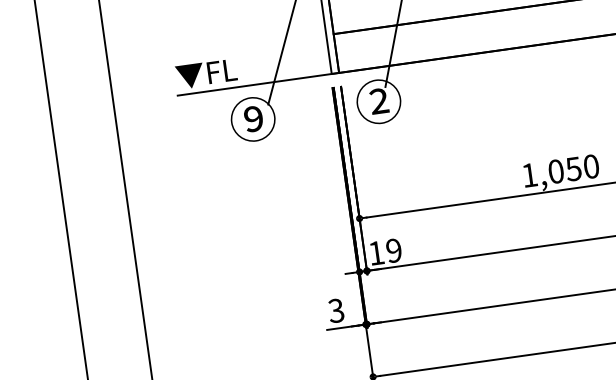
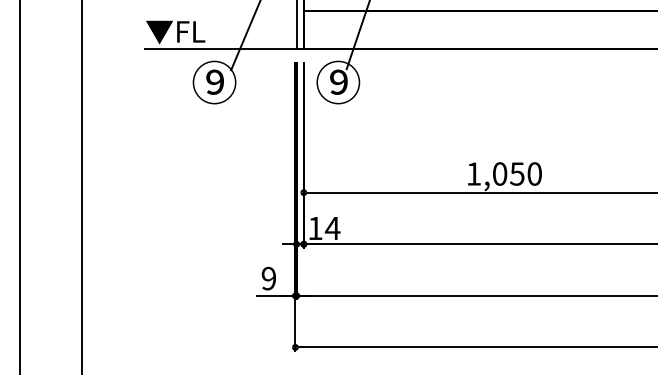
text: (379, 101) -> (338, 82), ② -> ⑨
text: (393, 250) -> (332, 228), 19 -> 14
text: (335, 310) -> (268, 278), 3 -> 9

